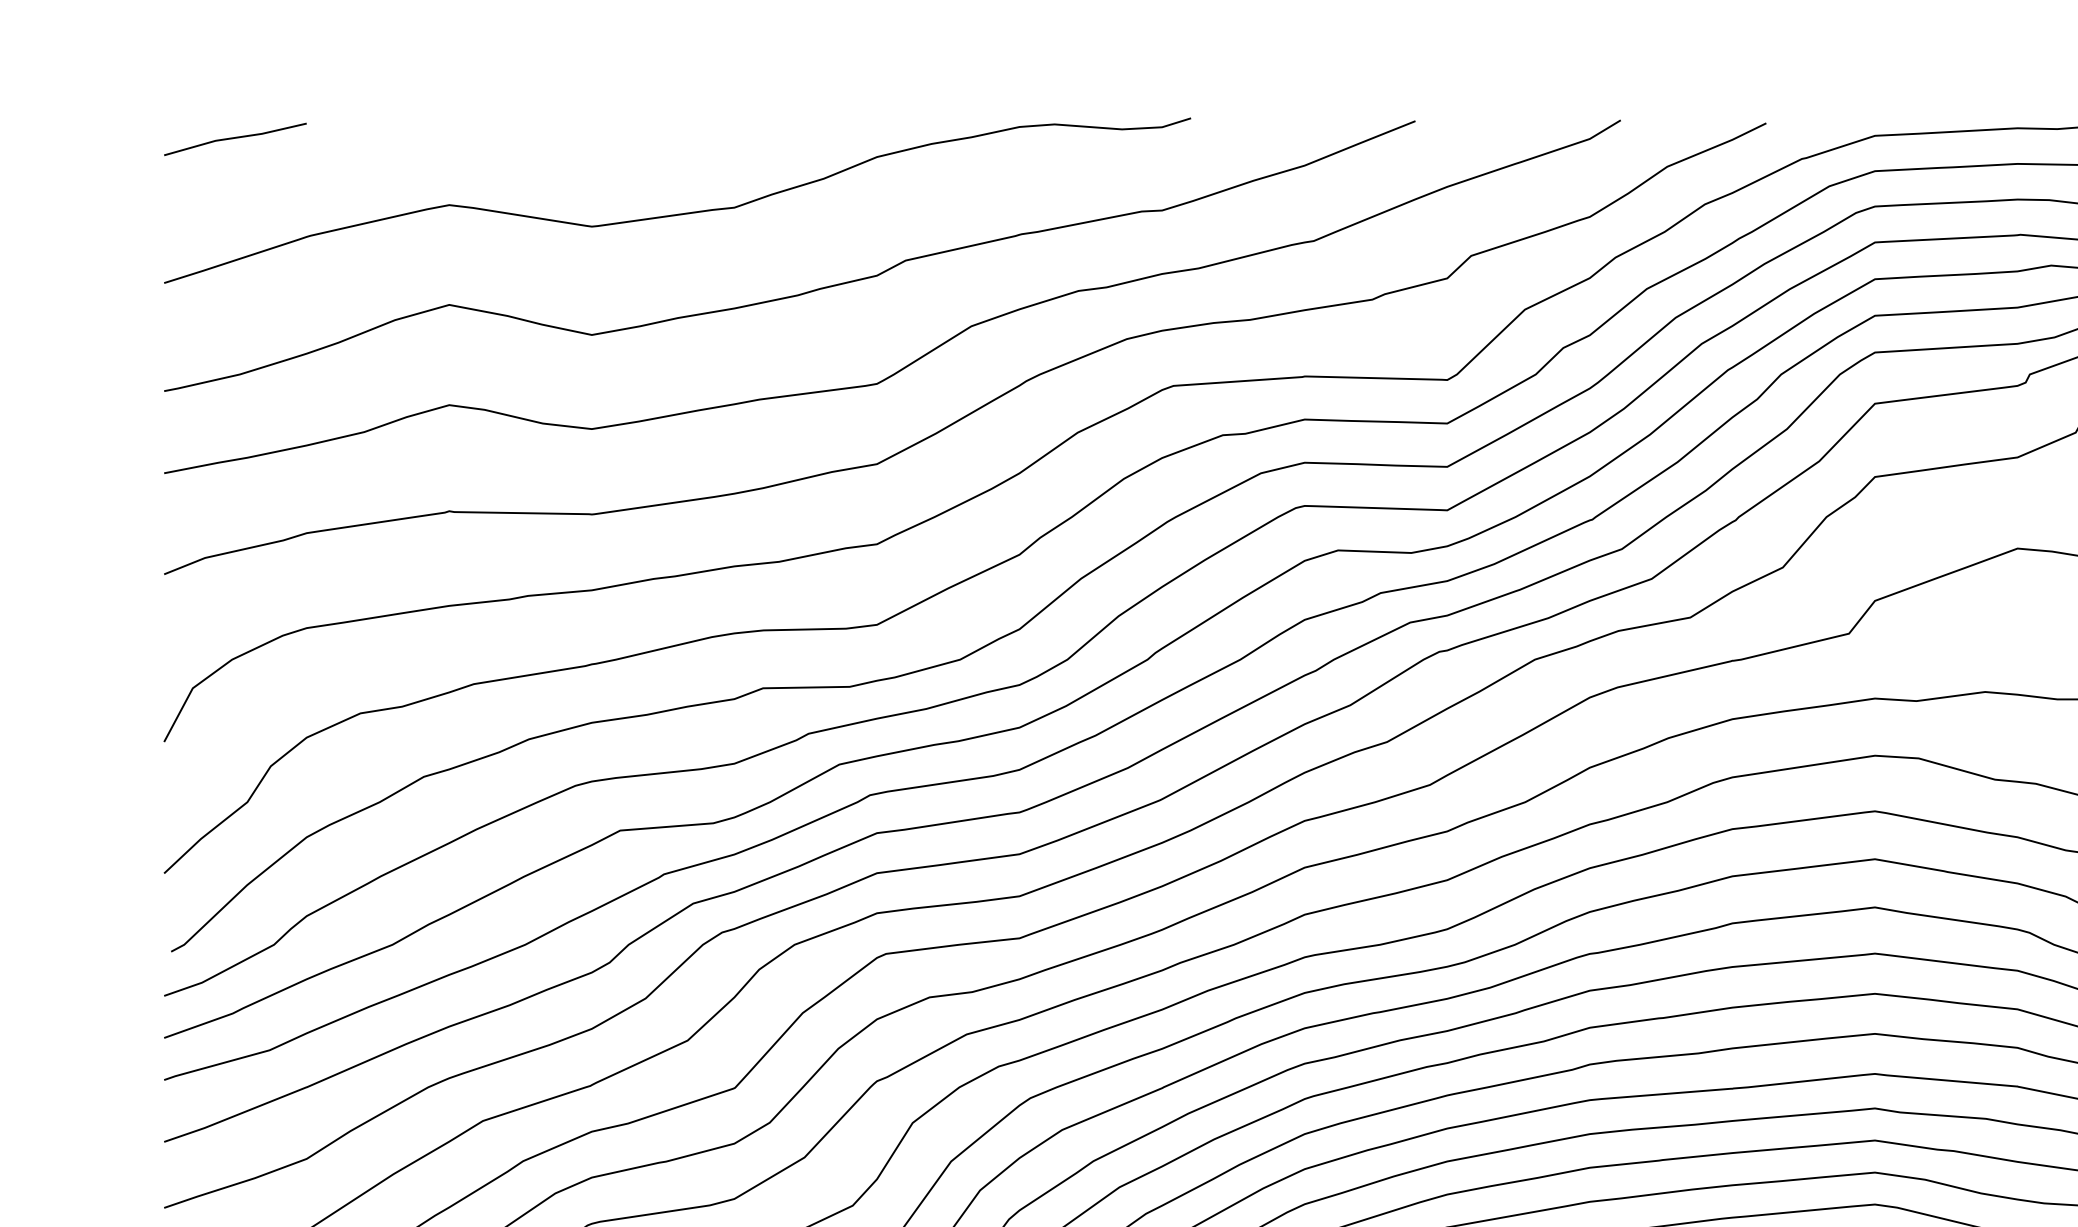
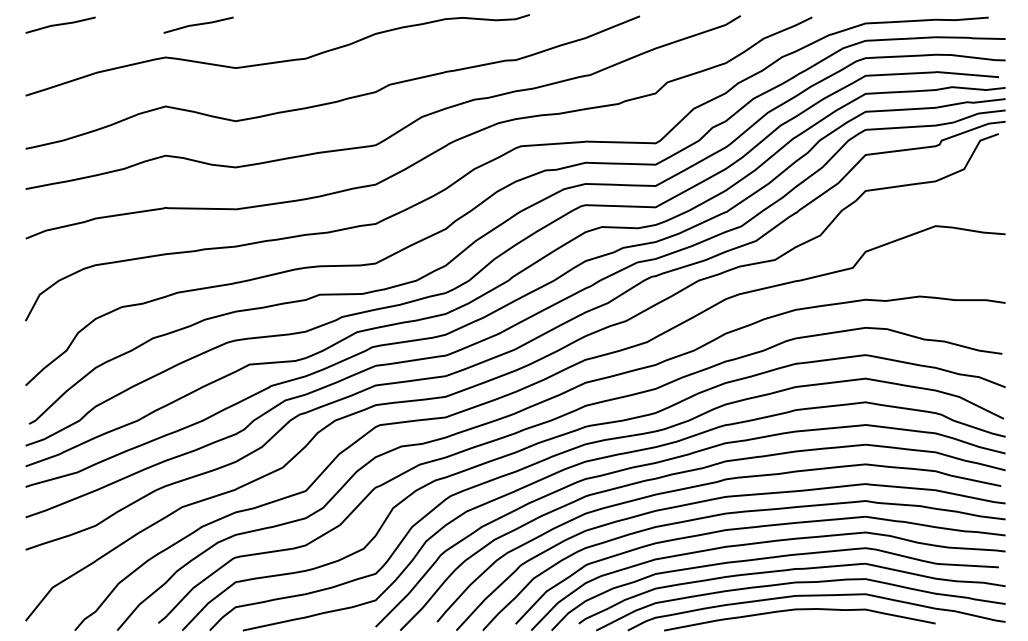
line: (516, 137) -> (198, 24), added

